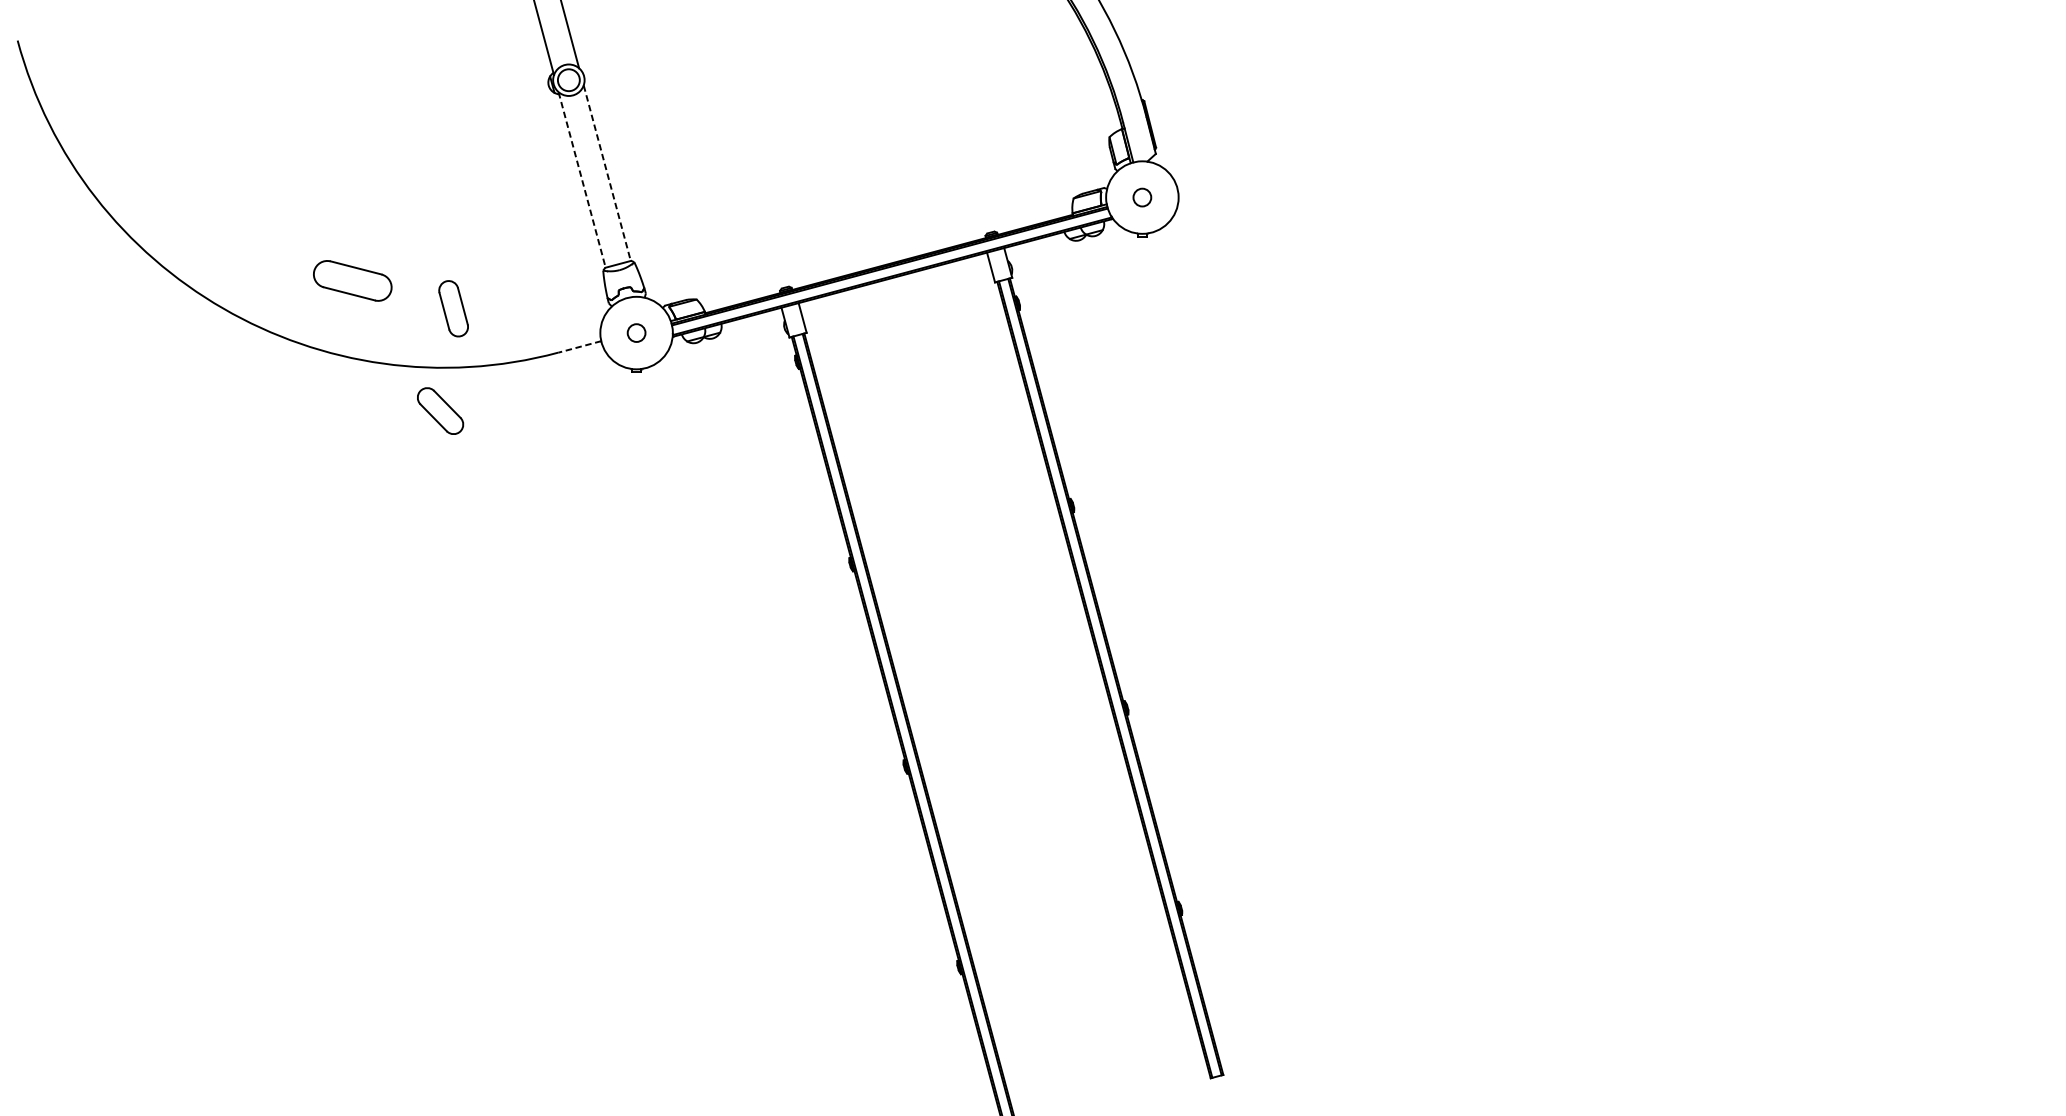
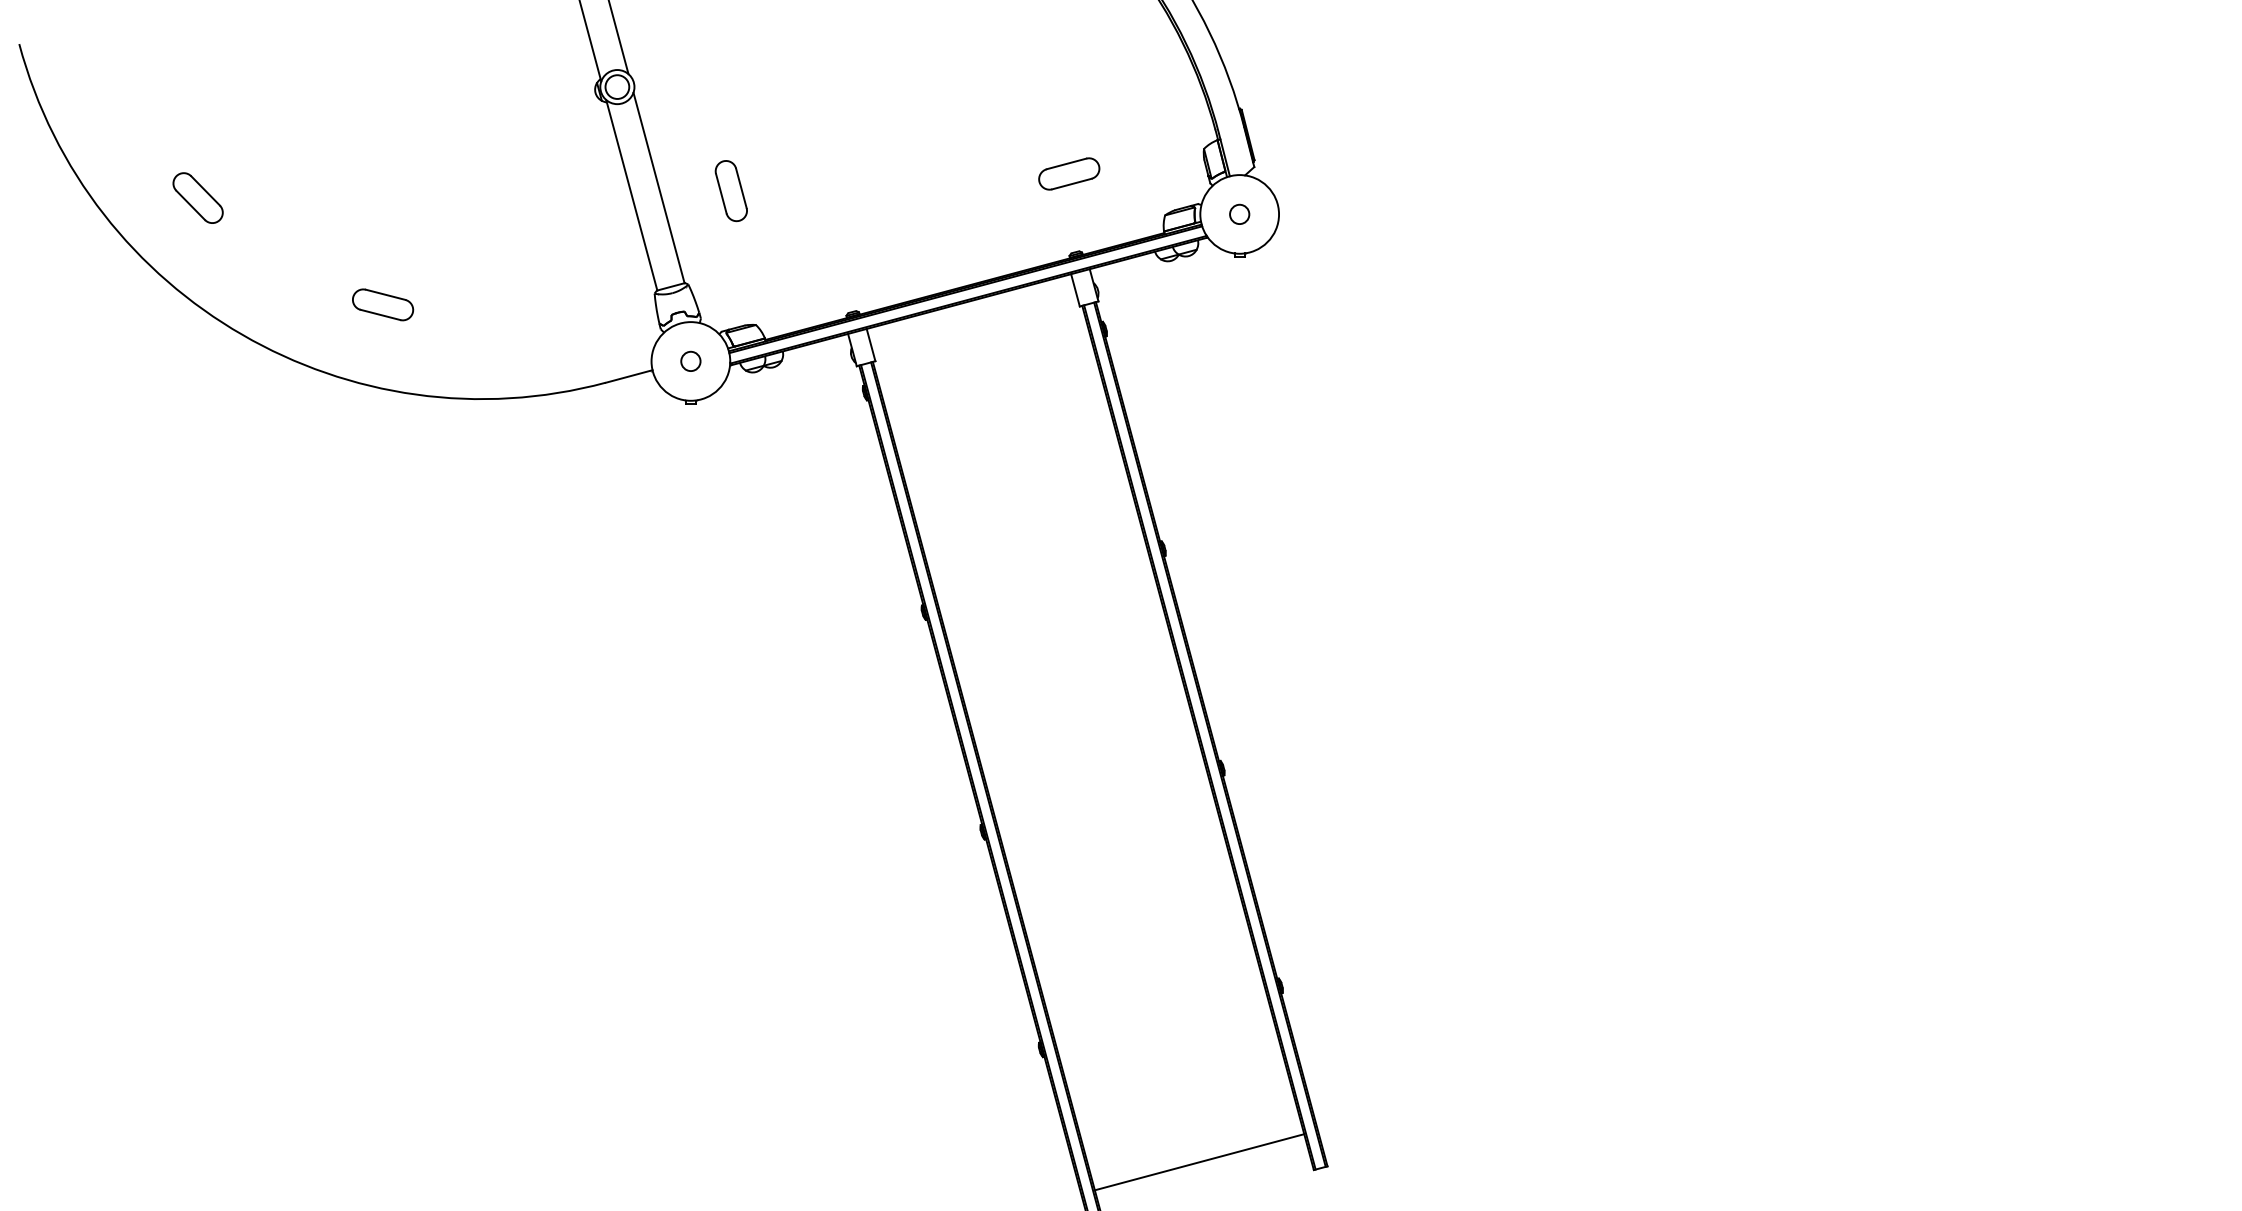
part: (985, 159) -> (1069, 173), added
line: (607, 173) -> (659, 188), dashed -> solid
line: (581, 180) -> (631, 195), dashed -> solid
part: (353, 280) -> (383, 304), size x0.71
part: (452, 309) -> (730, 191), moved
line: (579, 346) -> (628, 376), dashed -> solid
part: (439, 410) -> (197, 197), moved
line: (1105, 1071) -> (1199, 1162), added

